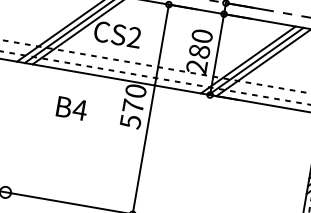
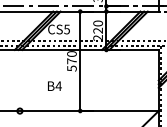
text: (133, 37) -> (66, 29), CS2 -> CS5
text: (200, 51) -> (98, 30), 280 -> 220
text: (71, 106) -> (54, 85), moved

